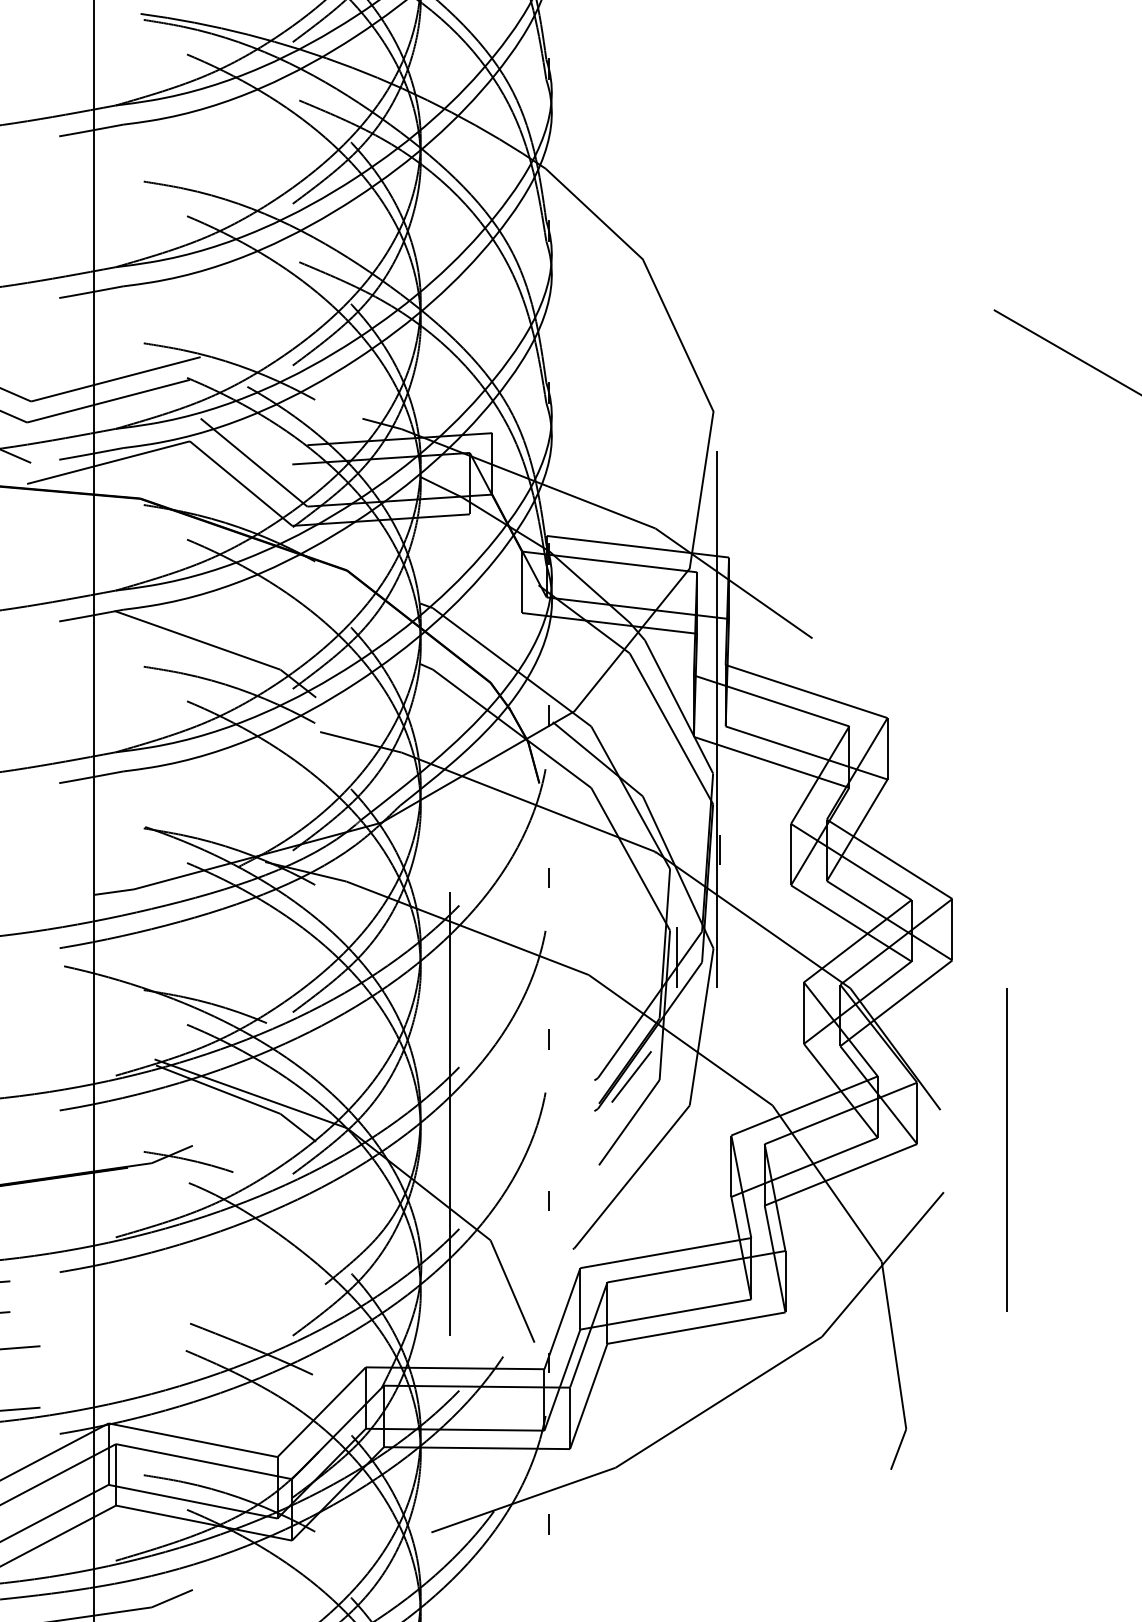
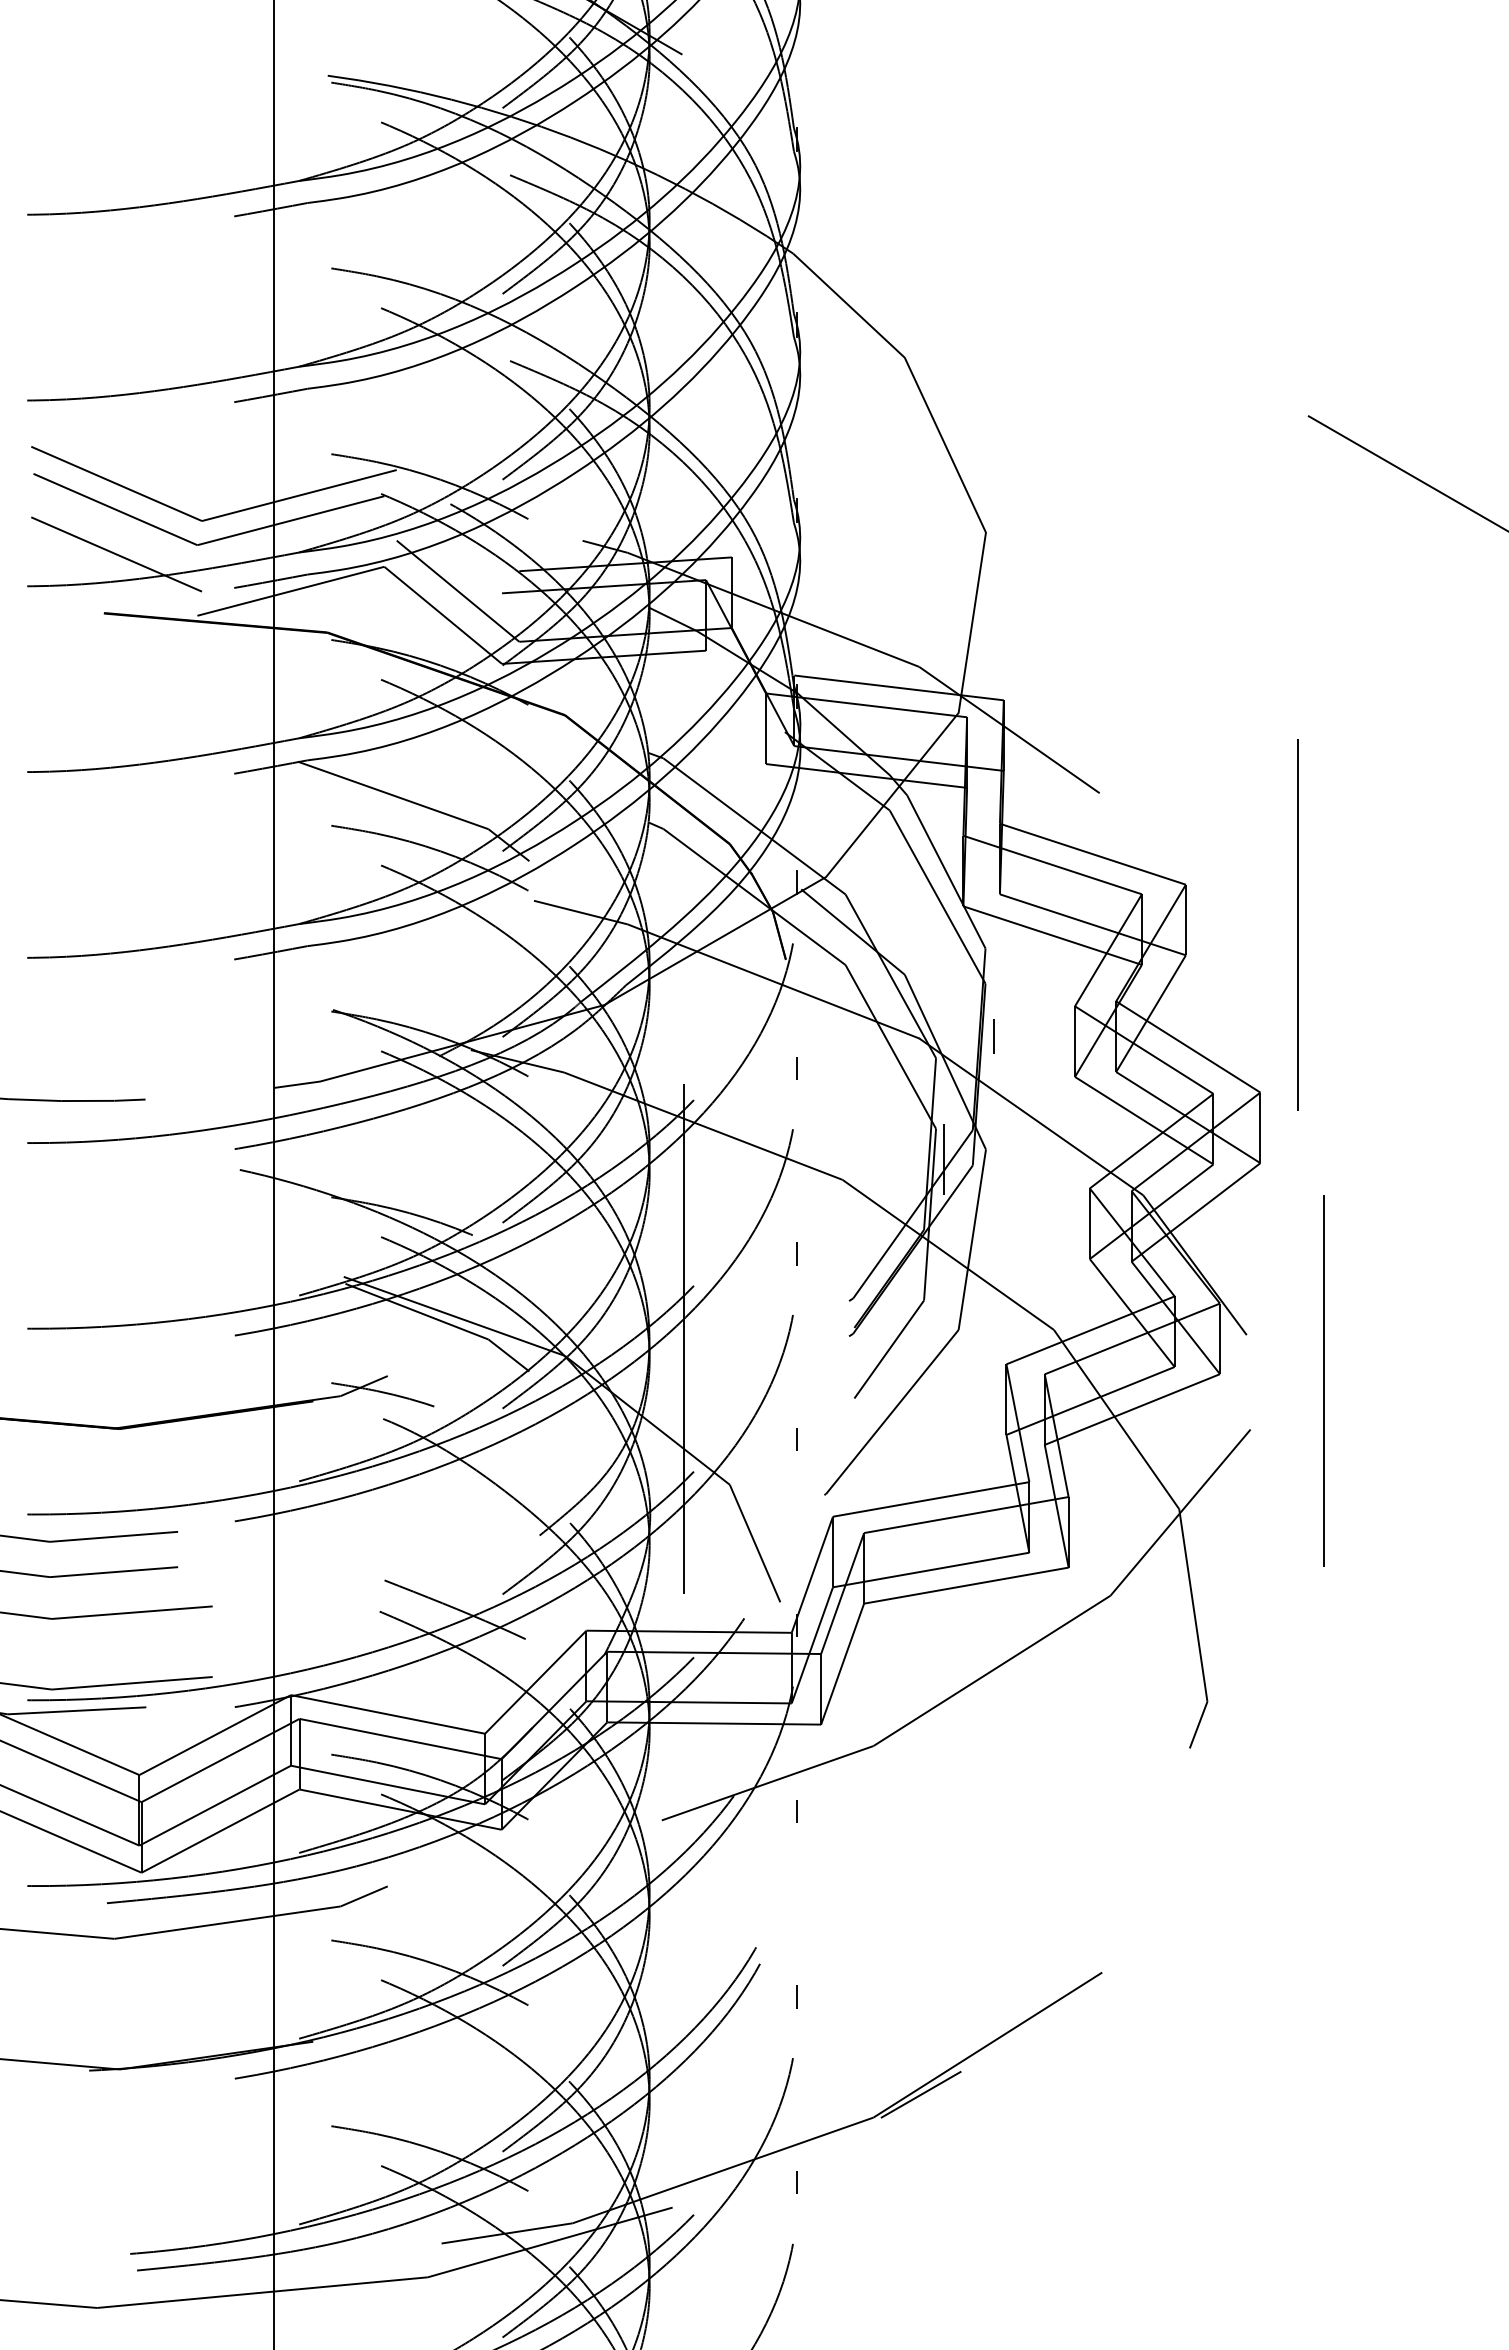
line: (716, 719) -> (989, 886), removed
line: (984, 752) -> (1297, 924), added
line: (631, 1076) -> (891, 1296), removed

